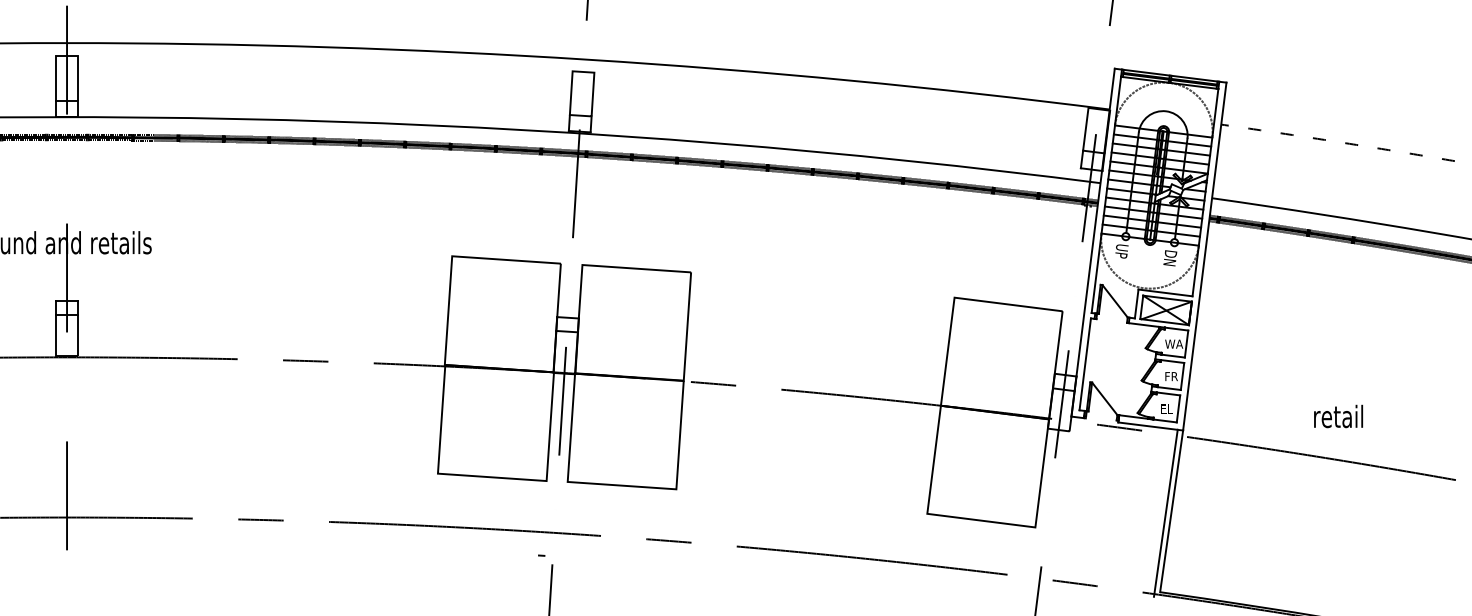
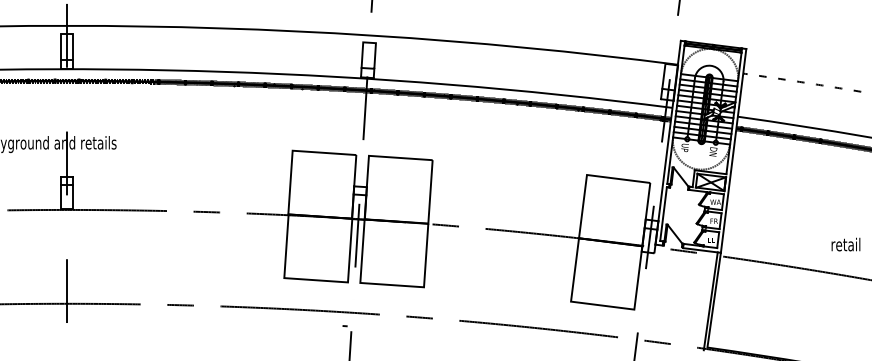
text: (1337, 416) -> (845, 244), moved

